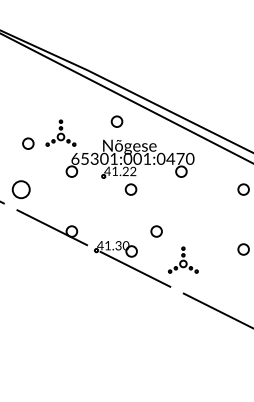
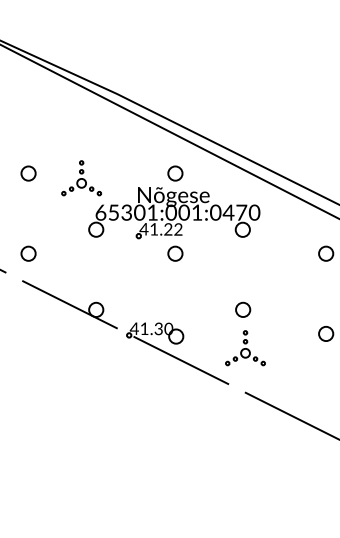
circle: (116, 121) -> (174, 173), moved
circle: (28, 143) -> (28, 173), moved
circle: (21, 189) -> (28, 253), size x0.62
circle: (156, 231) -> (242, 309), moved

